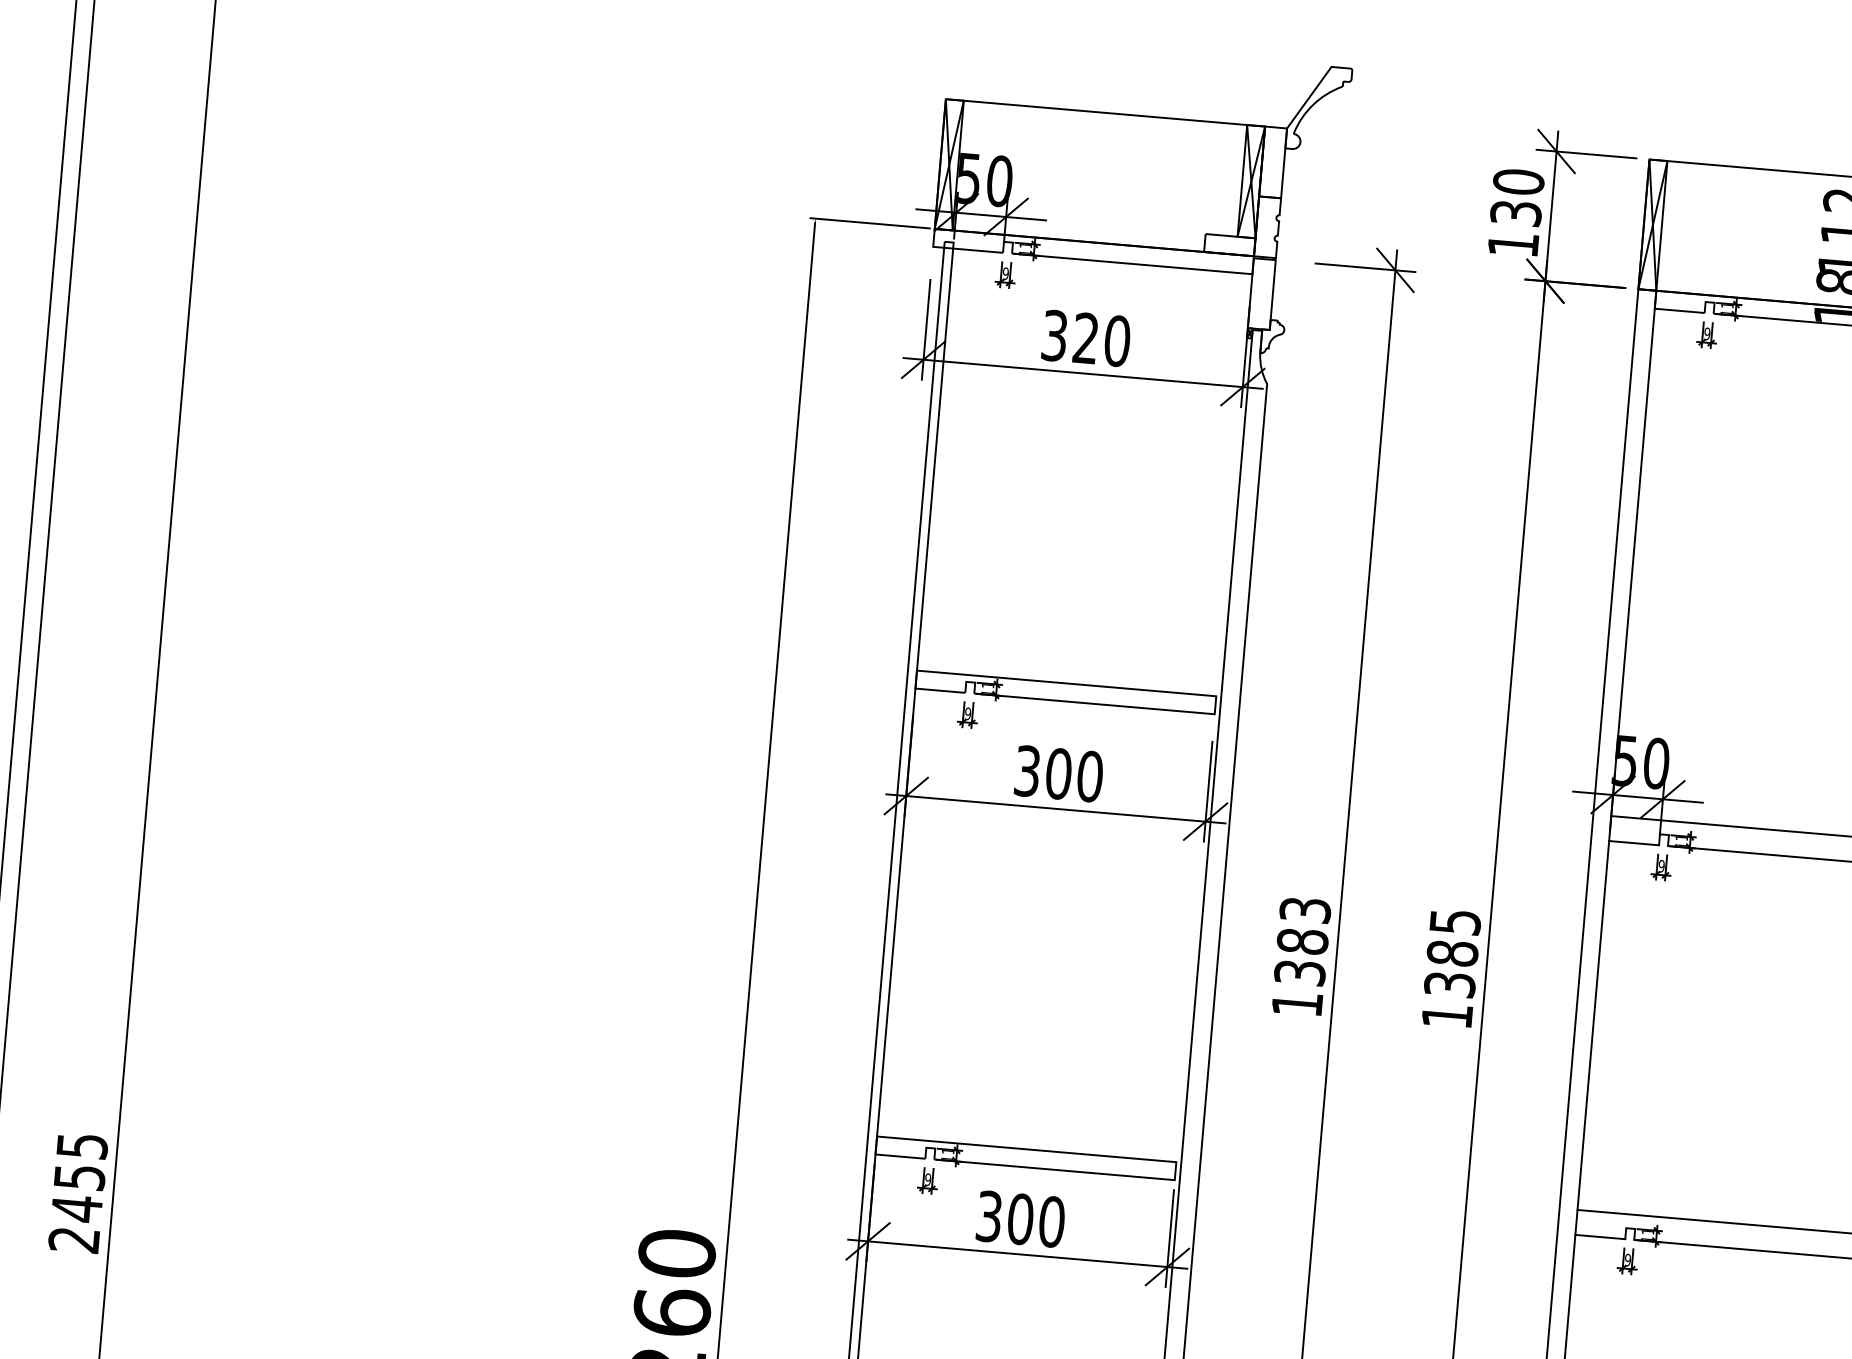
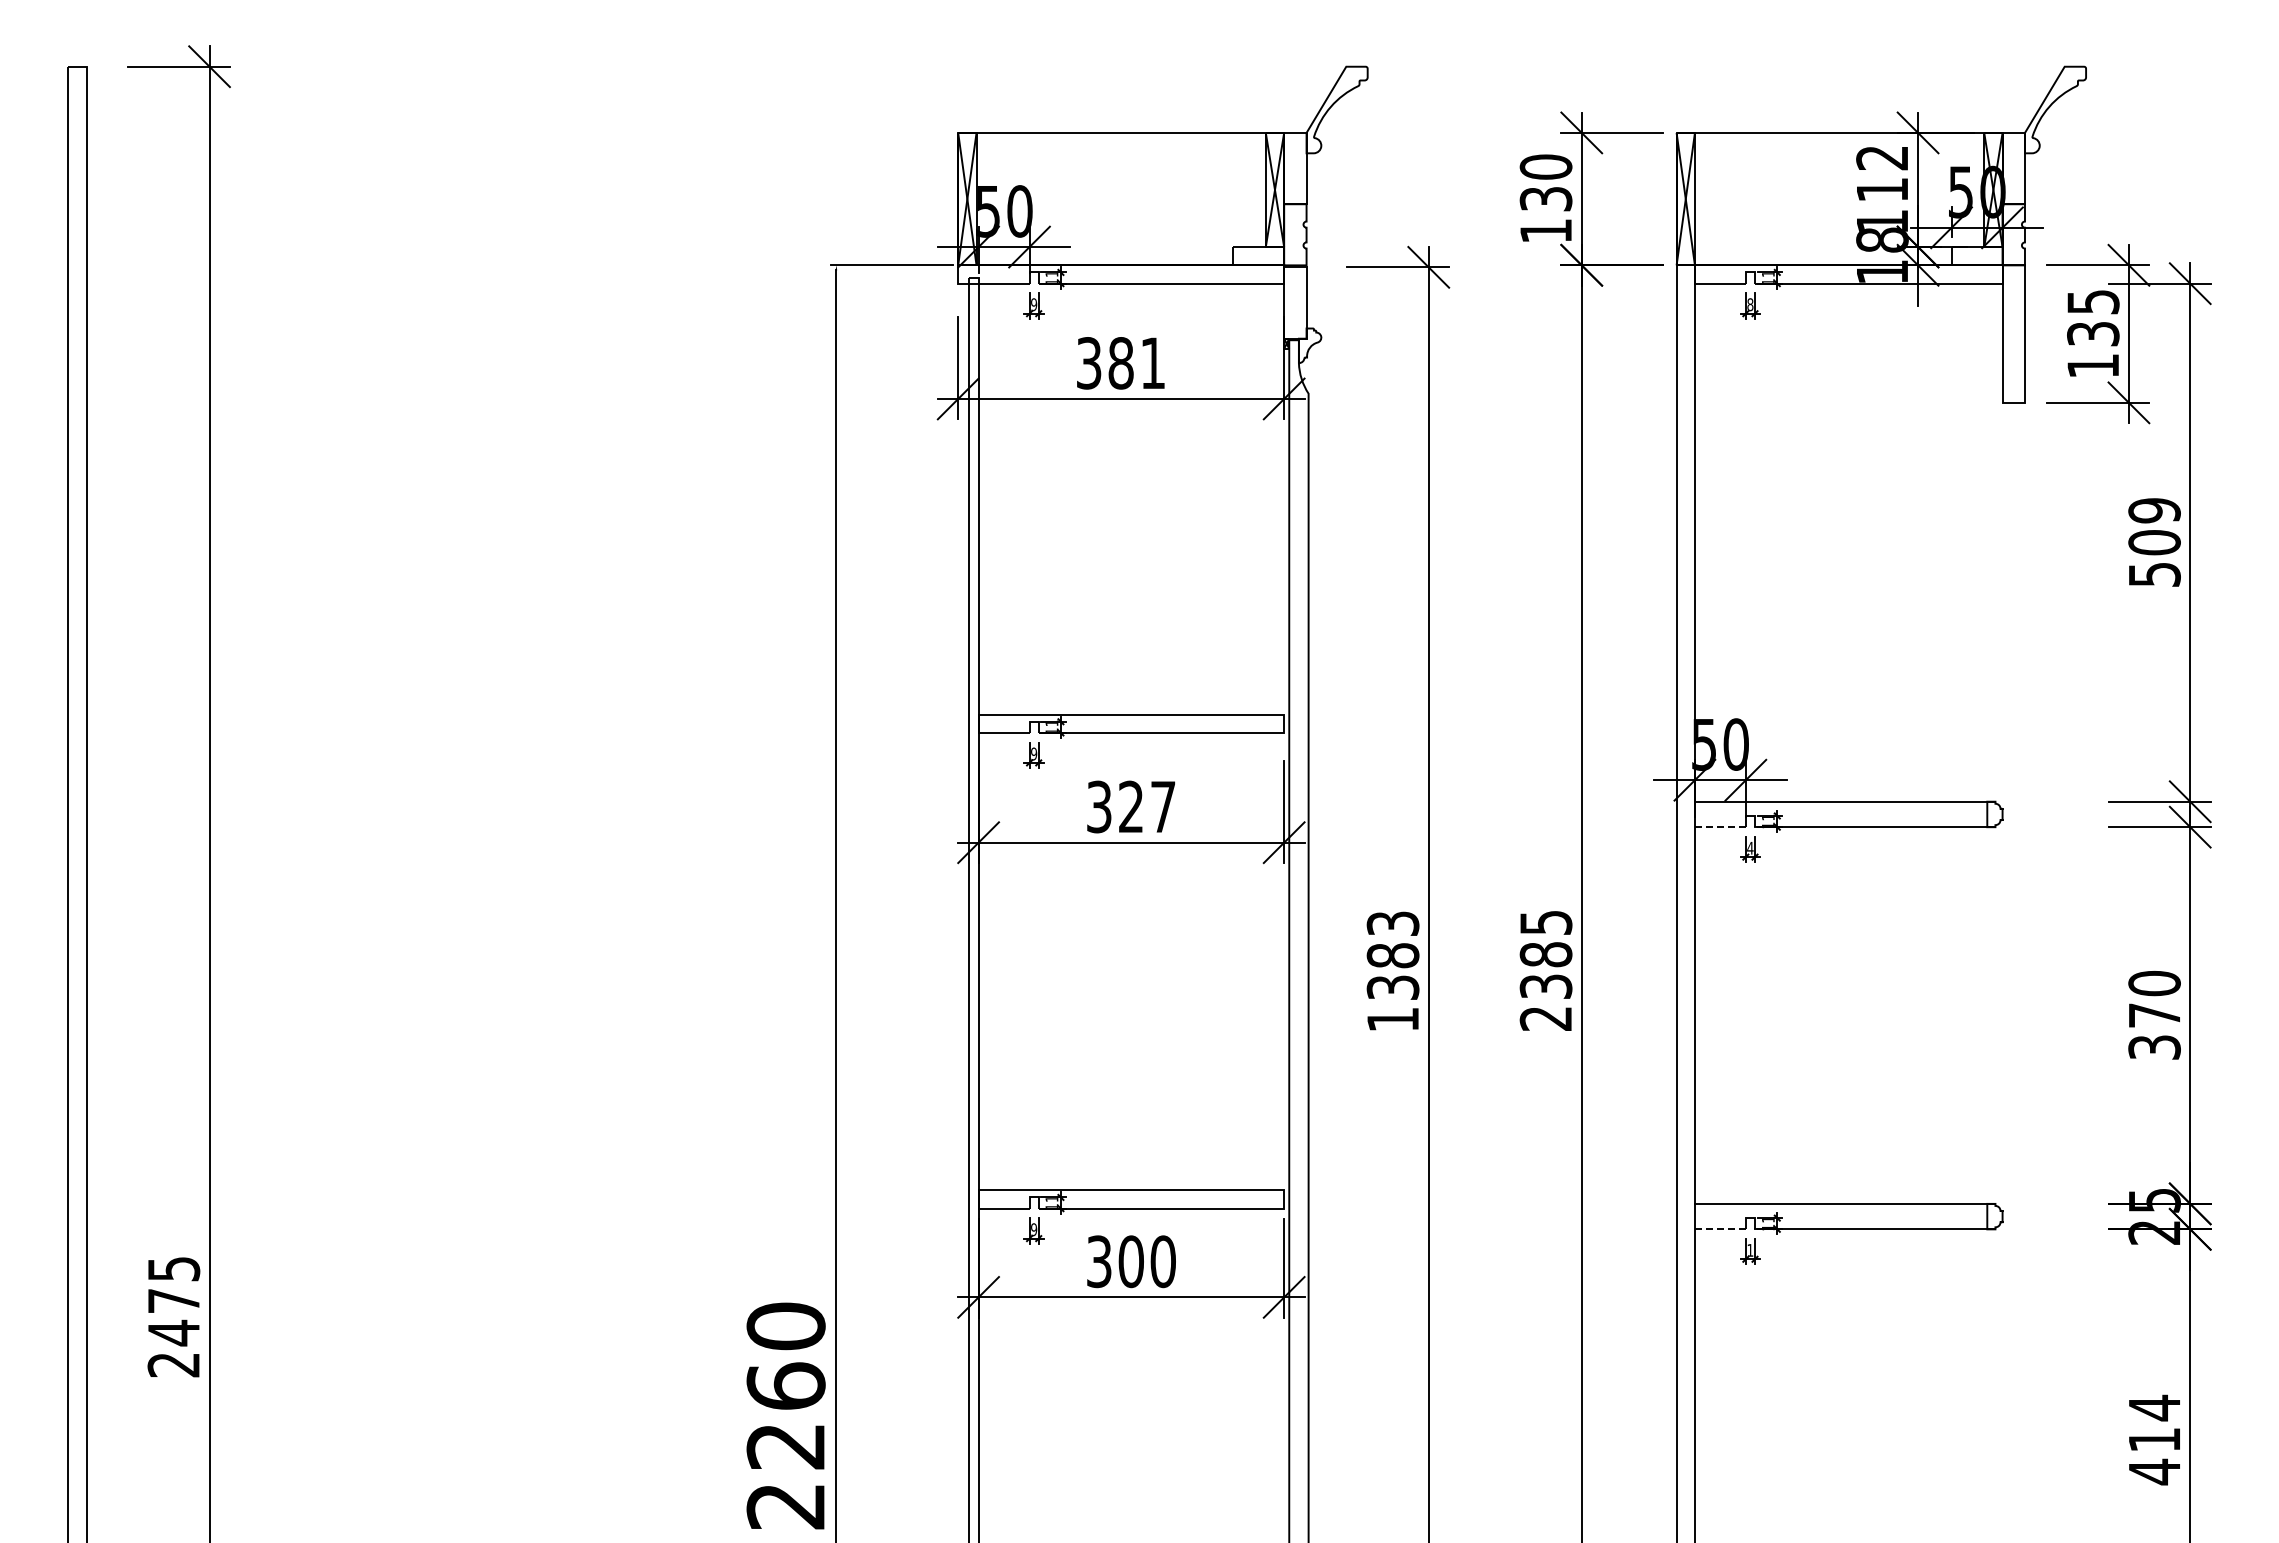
text: (1707, 333) -> (1750, 304), 9 -> 8
text: (1101, 339) -> (1136, 363), 320 -> 381
text: (1073, 774) -> (1146, 806), 300 -> 327
line: (1633, 843) -> (1719, 827), solid -> dashed
text: (1661, 865) -> (1750, 847), 9 -> 4
text: (1446, 1015) -> (1545, 1018), 1385 -> 2385
text: (80, 1177) -> (174, 1301), 2455 -> 2475
line: (1599, 1237) -> (1719, 1229), solid -> dashed
text: (1628, 1259) -> (1750, 1249), 9 -> 1

